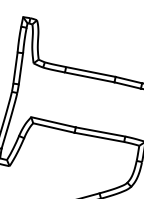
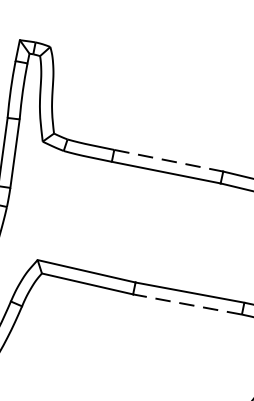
line: (91, 72) -> (170, 161), solid -> dashed
line: (98, 137) -> (185, 304), solid -> dashed

